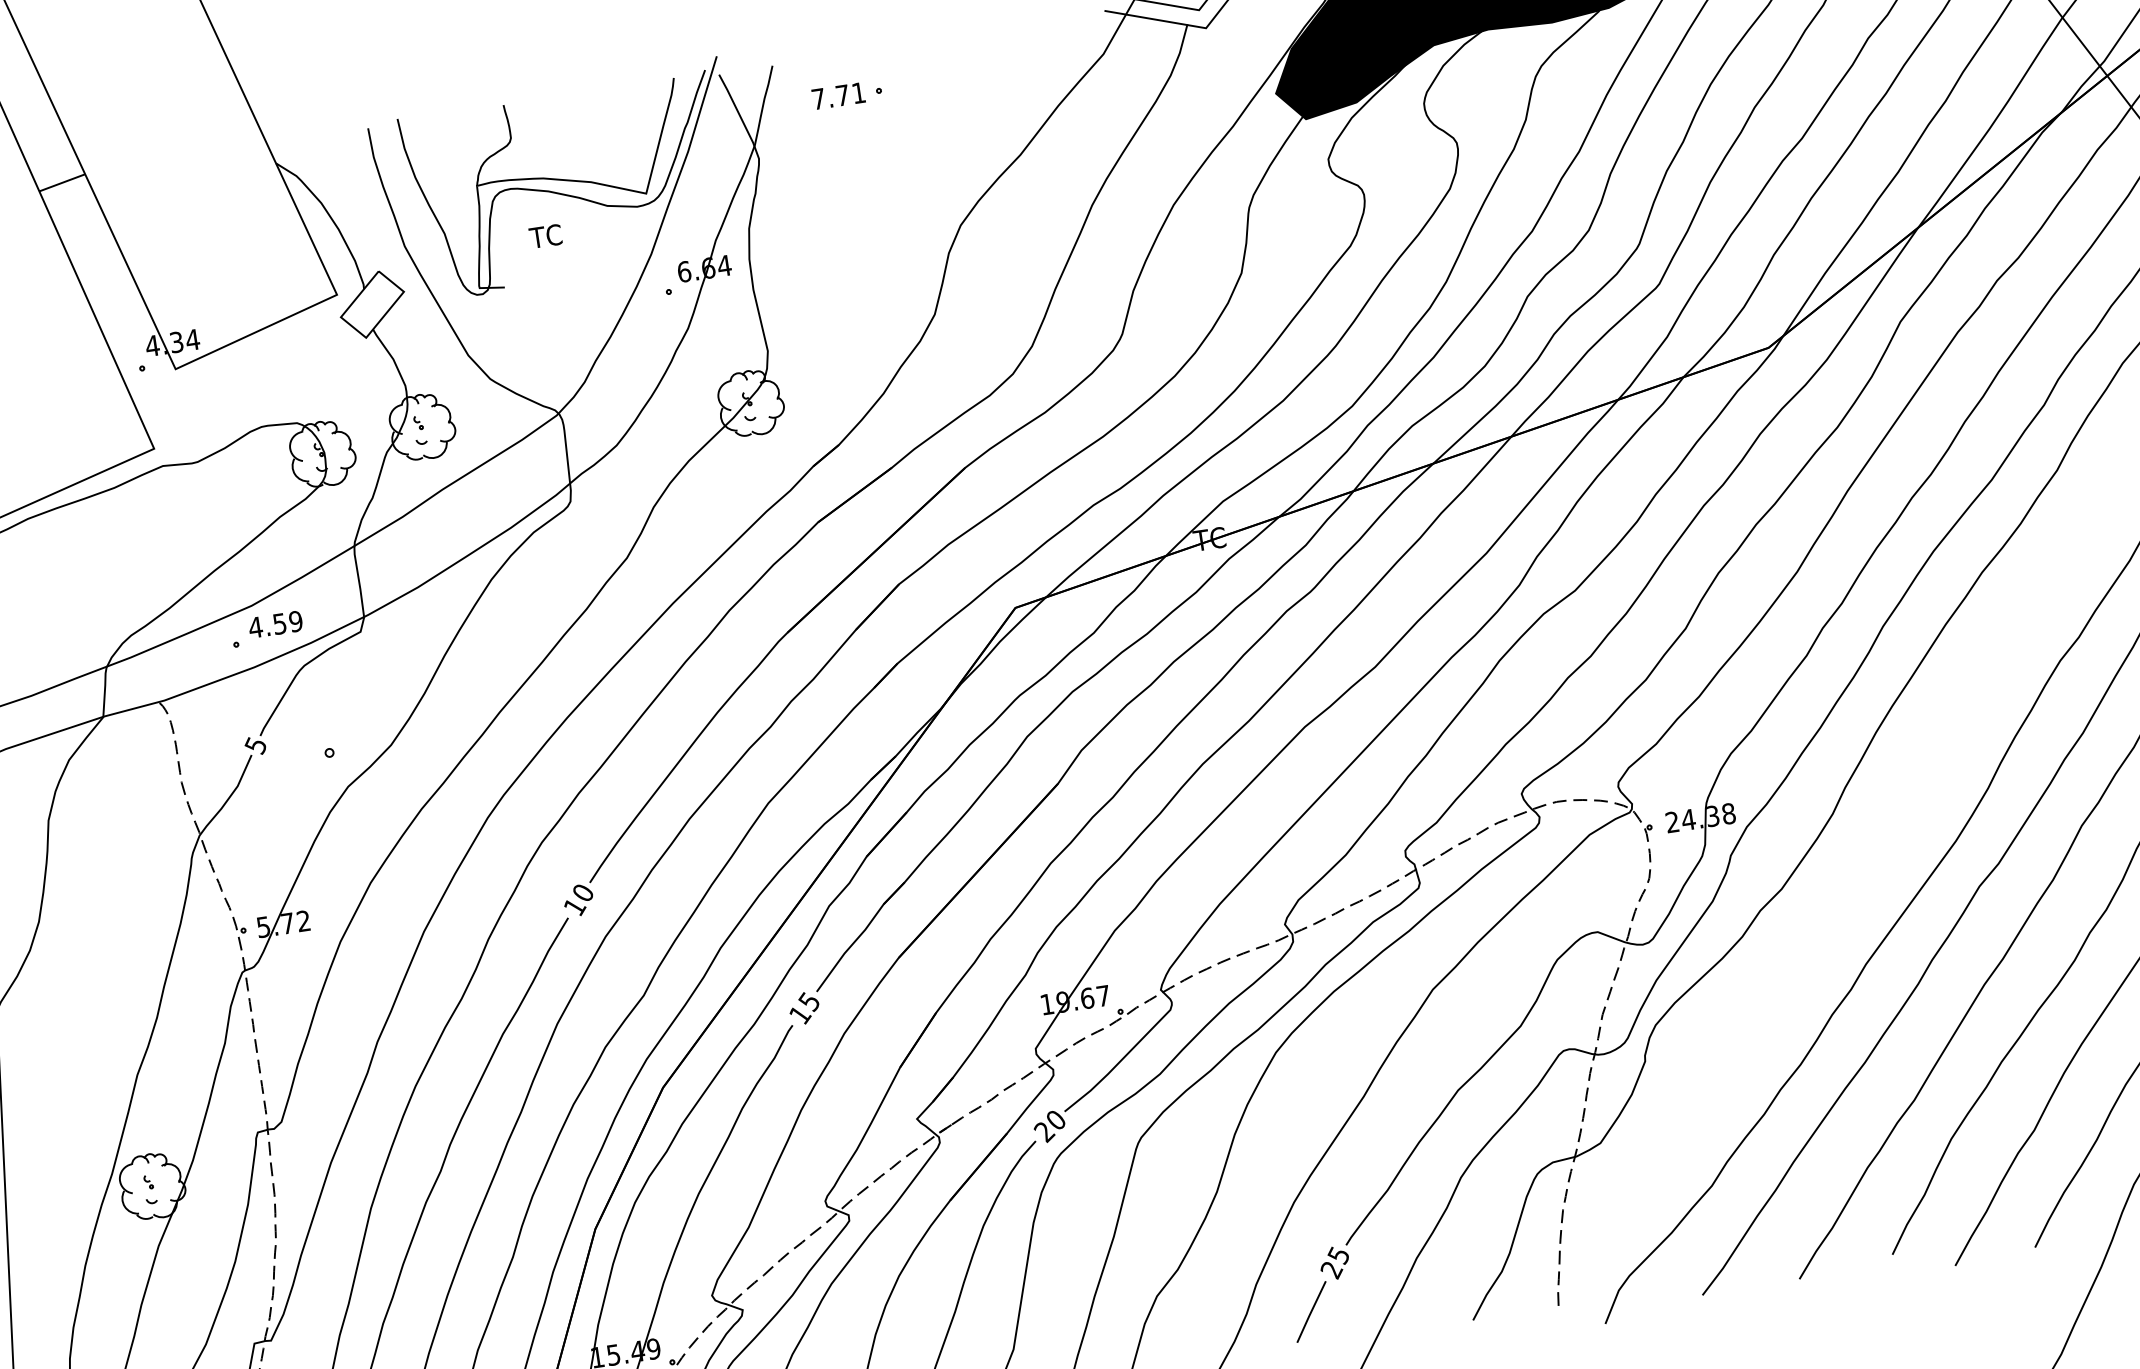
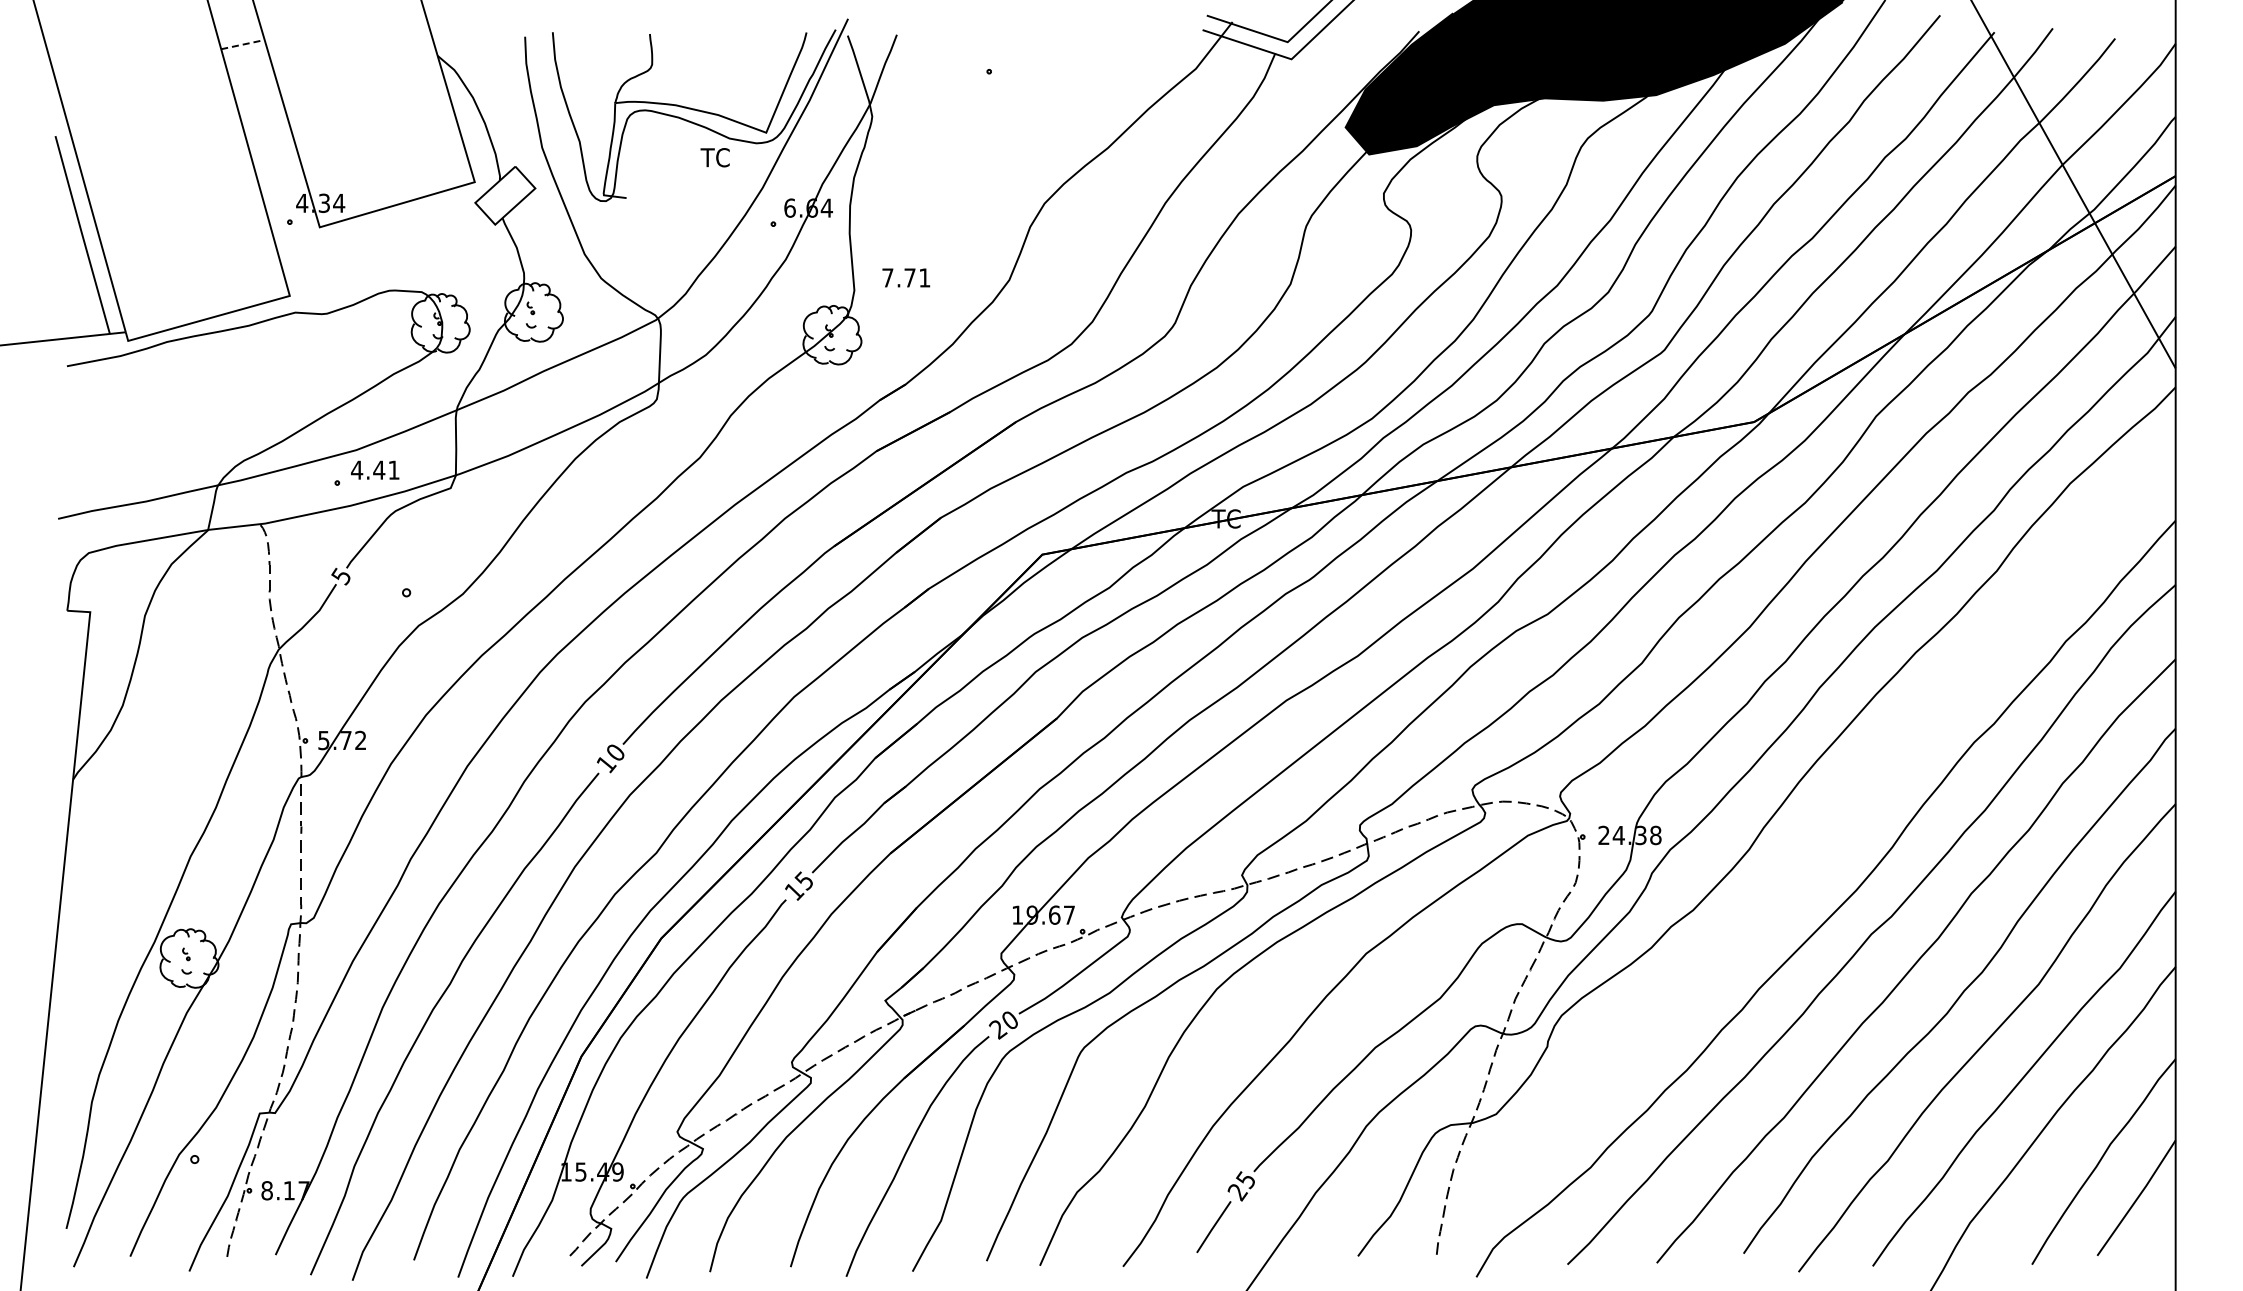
text: (838, 95) -> (906, 277), moved
line: (62, 182) -> (243, 44), solid -> dashed
text: (544, 236) -> (714, 157), moved
text: (287, 621) -> (386, 469), 4.59 -> 4.41

